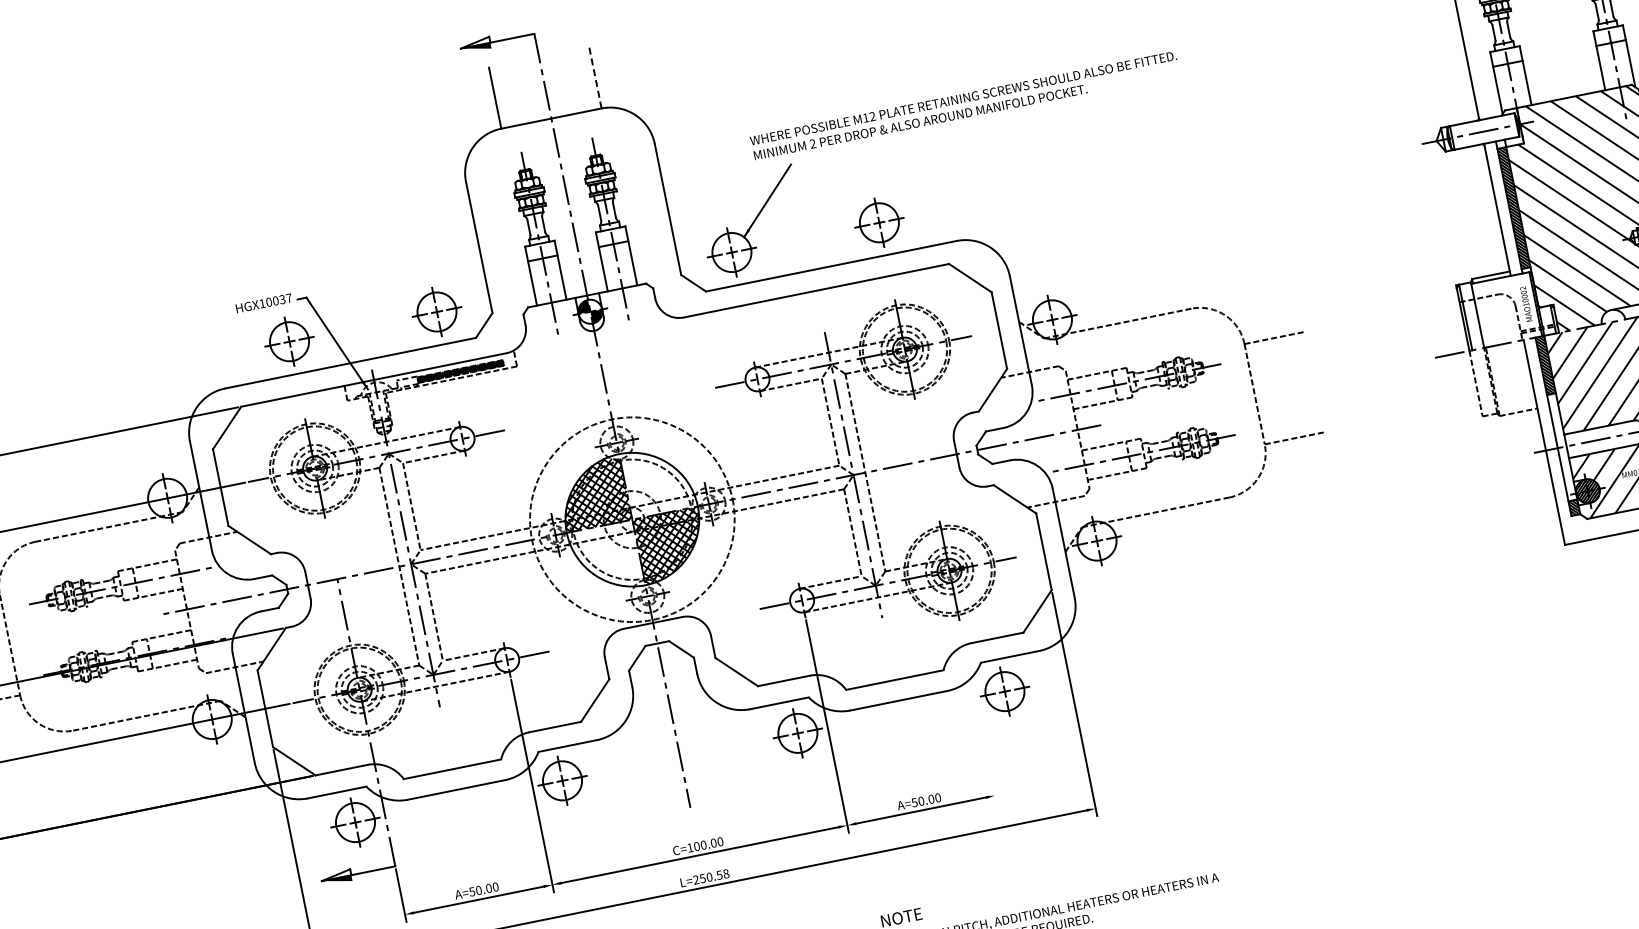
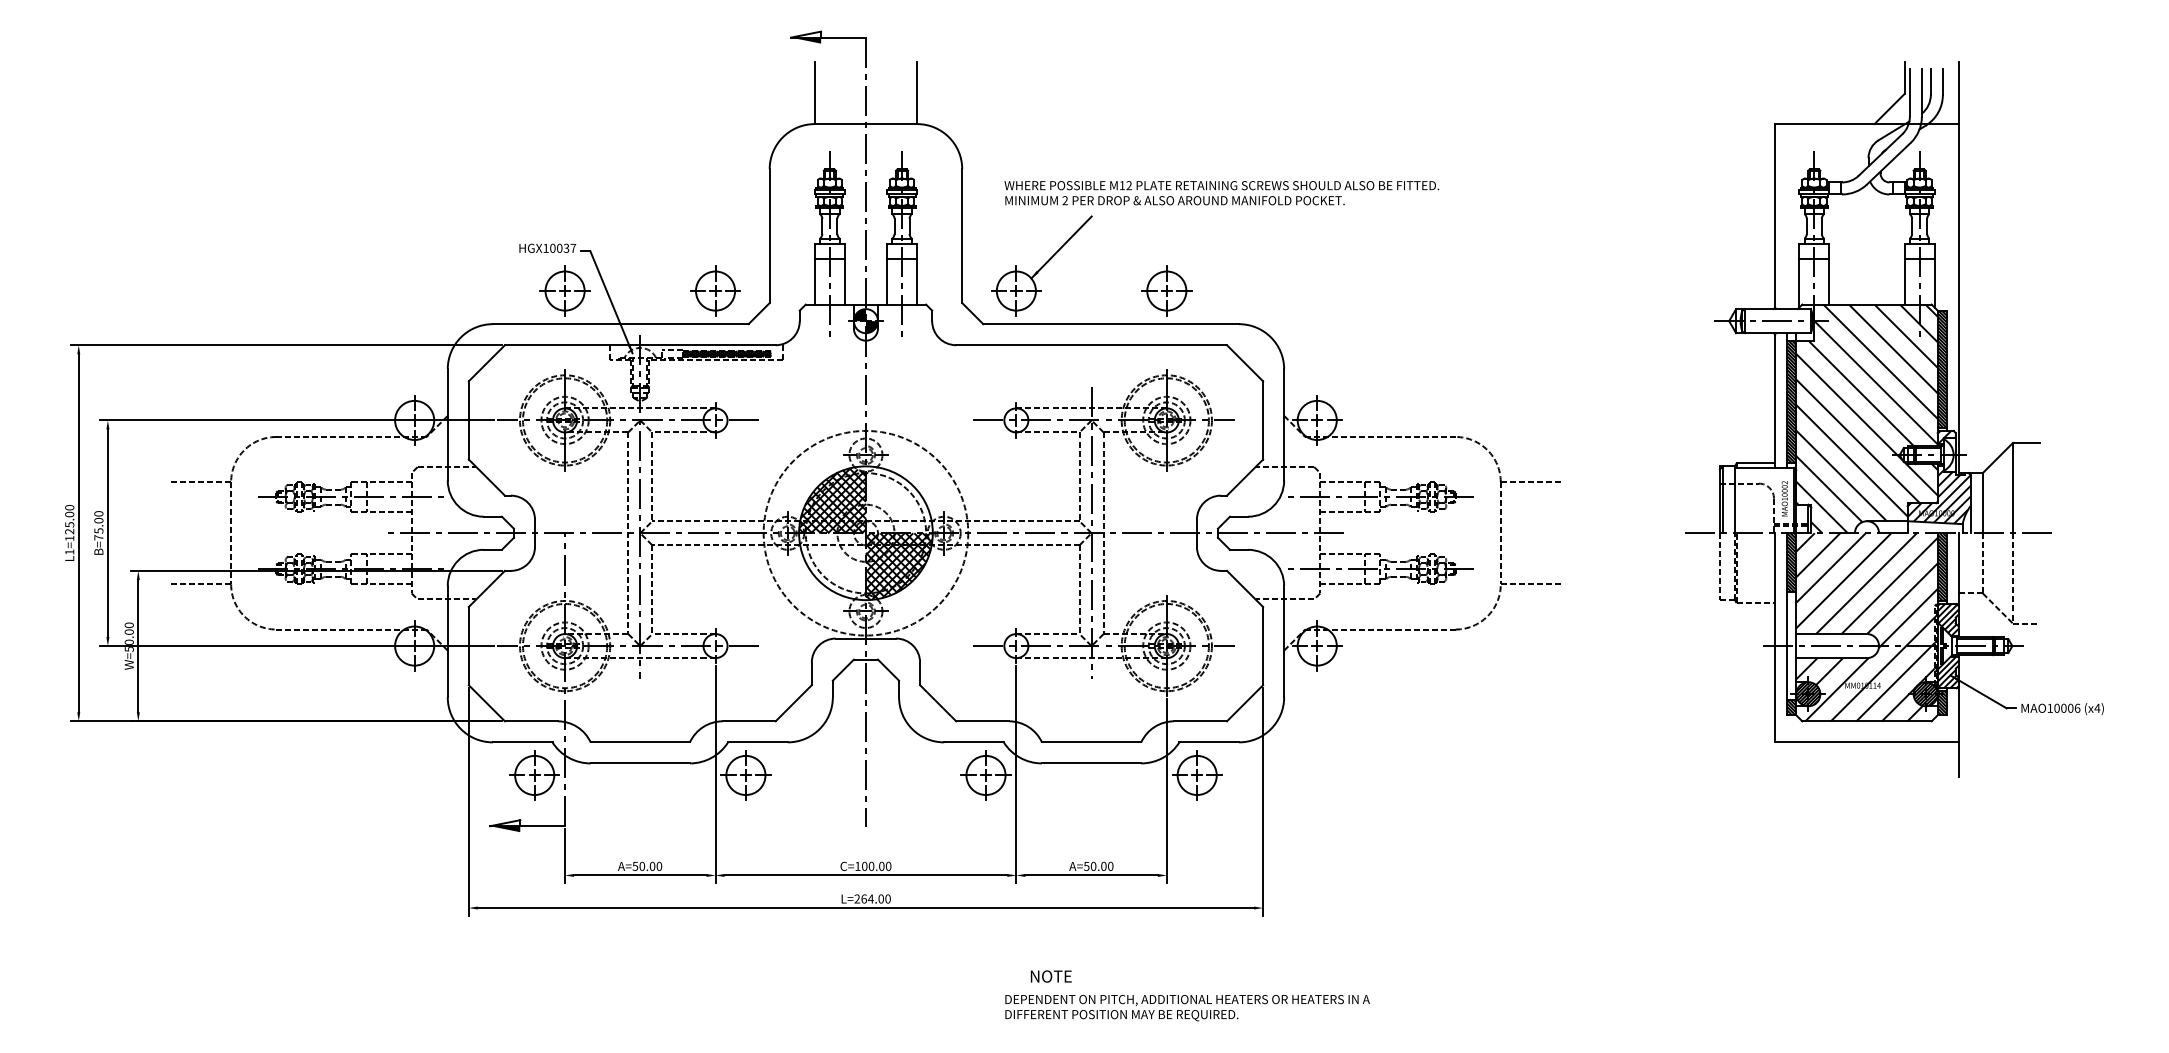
line: (595, 77) -> (917, 92), dashed -> solid
text: (964, 106) -> (1221, 193), moved
line: (977, 712) -> (1166, 790), added
text: (713, 875) -> (875, 898), L=250.58 -> L=264.00

